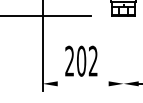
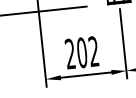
line: (123, 56) -> (123, 43), added
line: (82, 83) -> (85, 74), added

